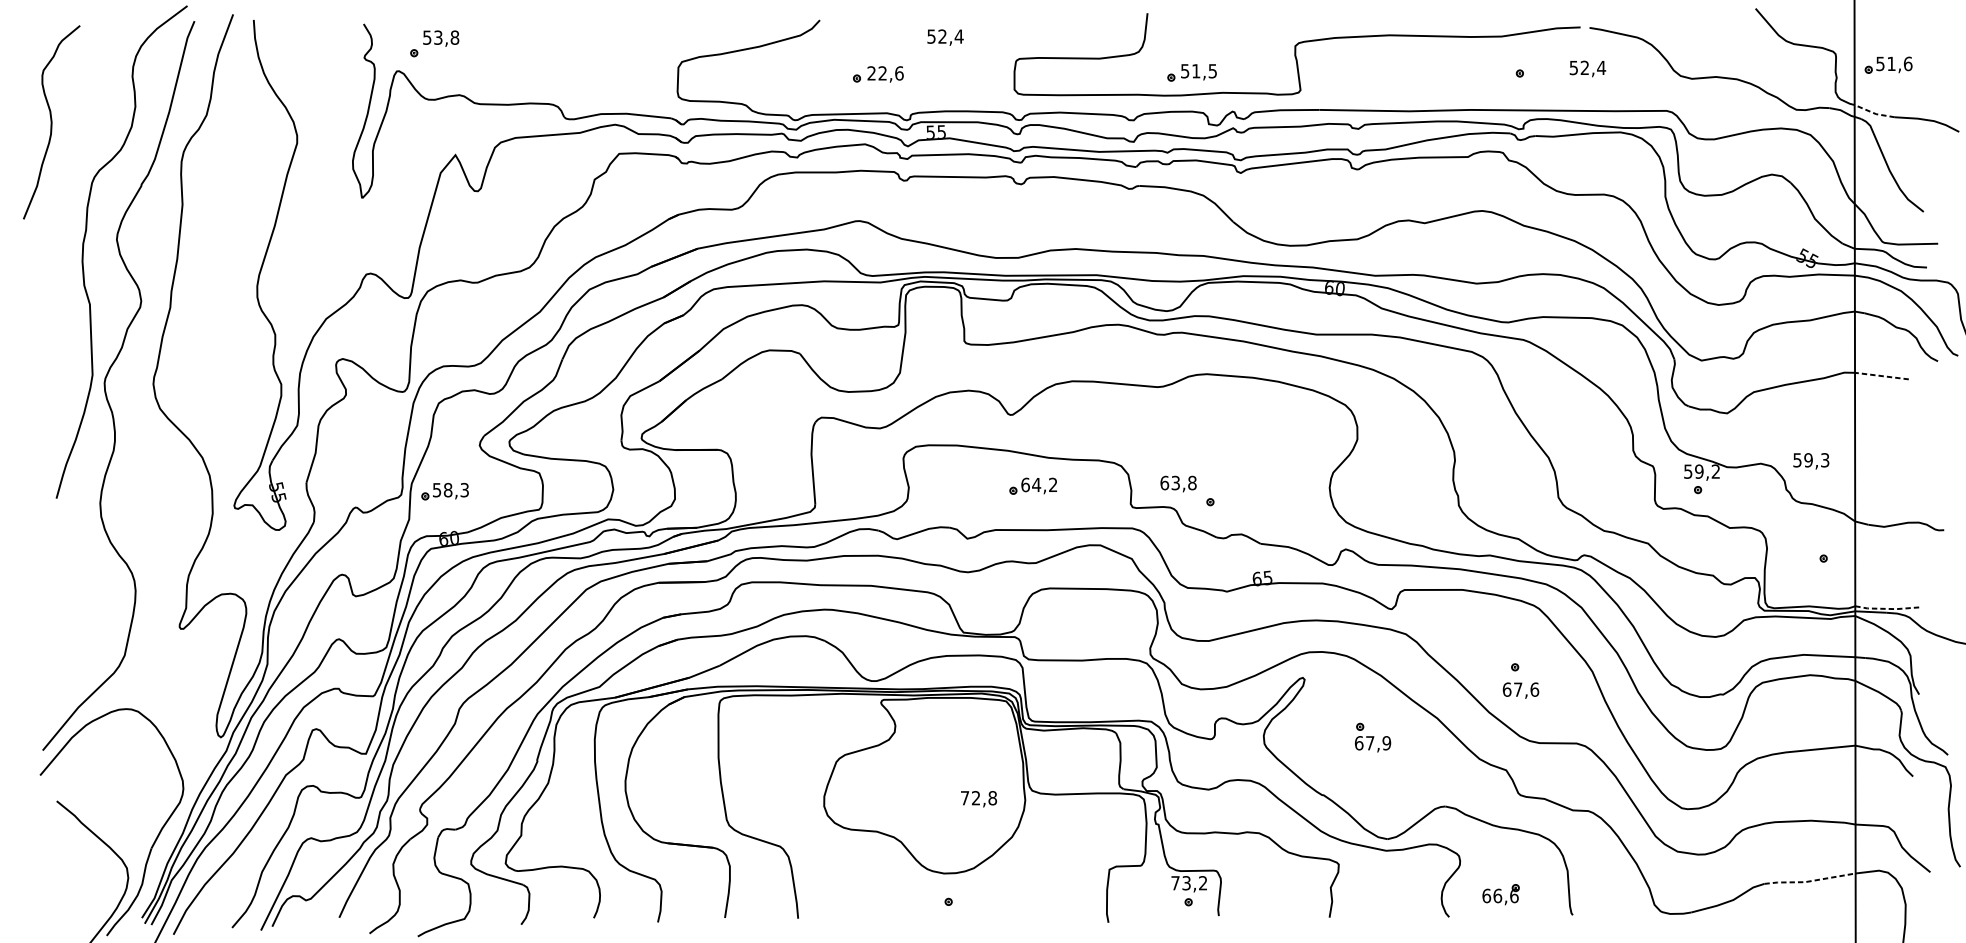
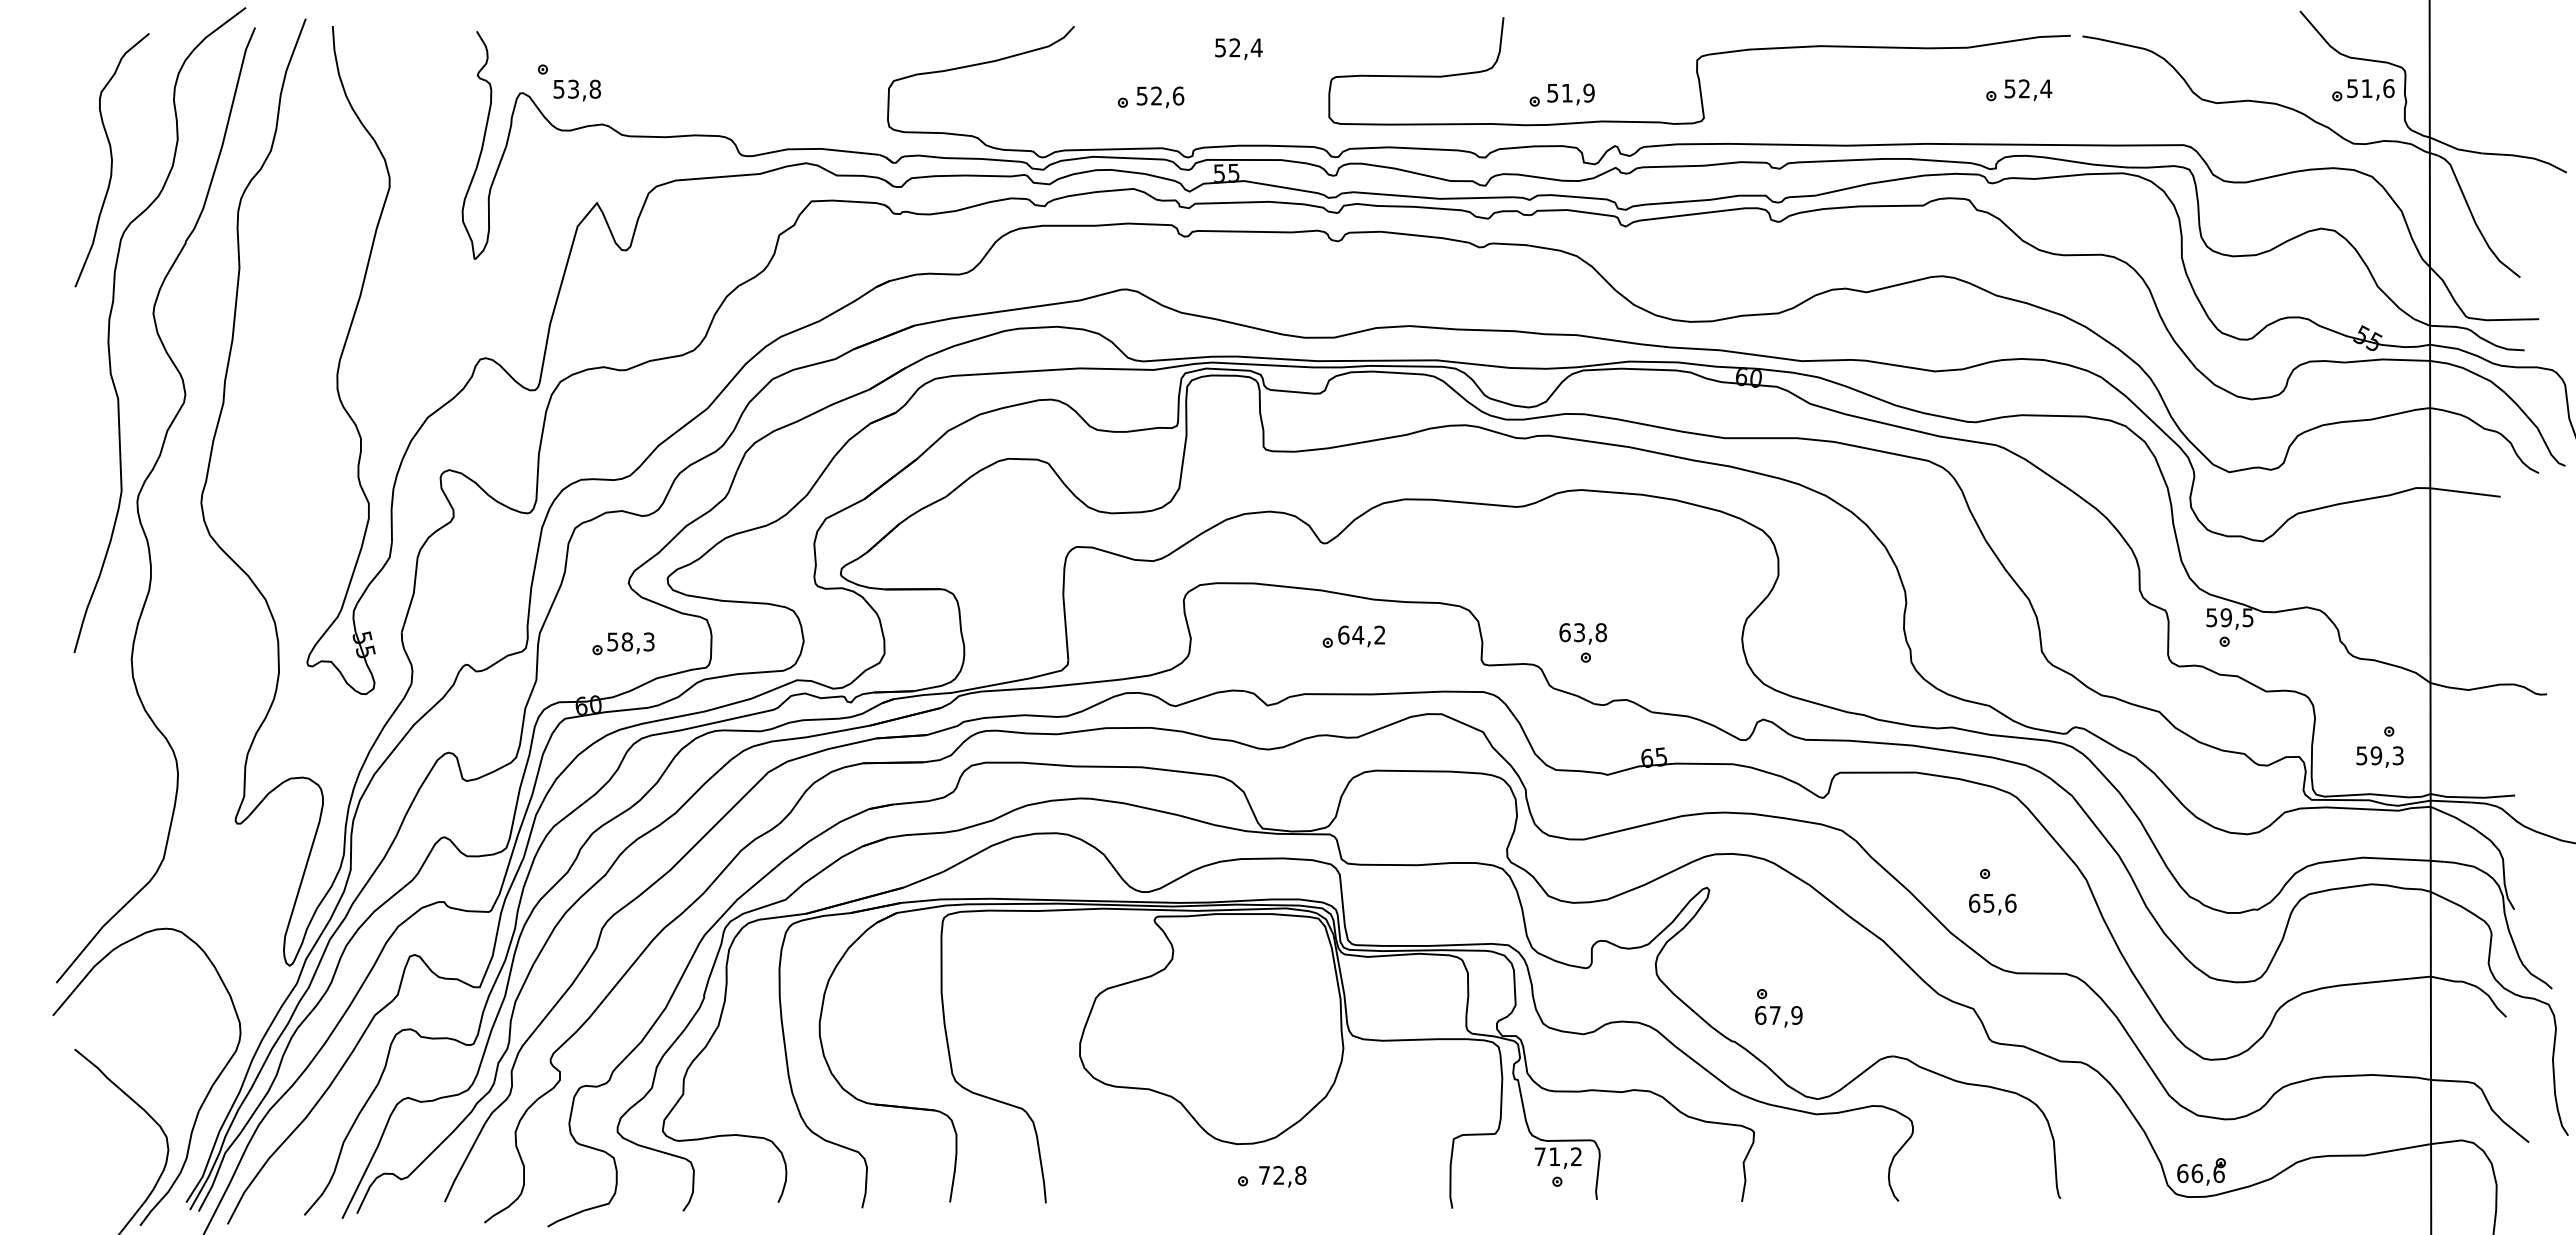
text: (440, 38) -> (576, 90), moved
part: (1888, 65) -> (2363, 90), moved
text: (1587, 68) -> (2028, 89), moved
text: (1212, 70) -> (1588, 92), 51,5 -> 51,9
text: (871, 73) -> (1141, 95), 22,6 -> 52,6
line: (1874, 113) -> (2455, 148), dashed -> solid
curve: (51, 122) -> (111, 160), moved
line: (1881, 376) -> (2465, 492), dashed -> solid
text: (1810, 460) -> (2379, 756), moved
text: (1715, 471) -> (2247, 617), 59,2 -> 59,5
text: (1178, 483) -> (1582, 633), moved
part: (445, 491) -> (623, 643), moved
line: (1887, 608) -> (2472, 797), dashed -> solid
text: (1517, 689) -> (1988, 903), 67,6 -> 65,6
part: (1372, 737) -> (1778, 1008), moved
text: (978, 798) -> (1282, 1176), moved
line: (1809, 881) -> (2370, 1154), dashed -> solid
text: (1186, 882) -> (1554, 1156), 73,2 -> 71,2
part: (1500, 894) -> (2201, 1171), moved

